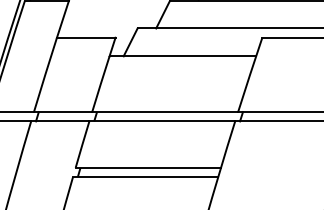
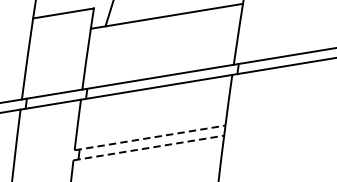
line: (148, 167) -> (150, 137), solid -> dashed
line: (145, 177) -> (148, 148), solid -> dashed

